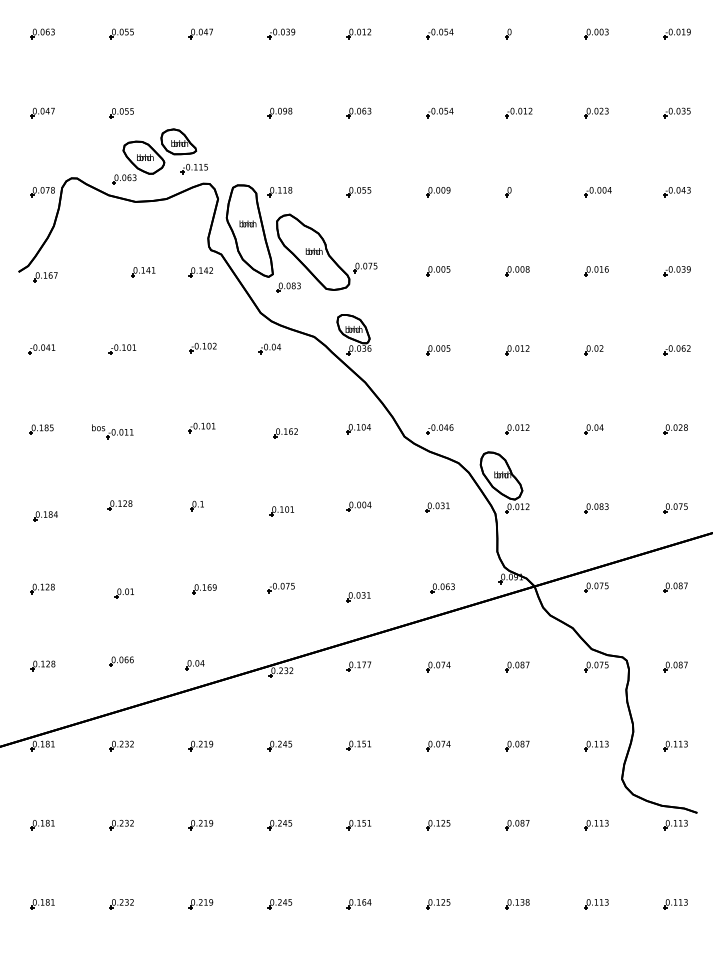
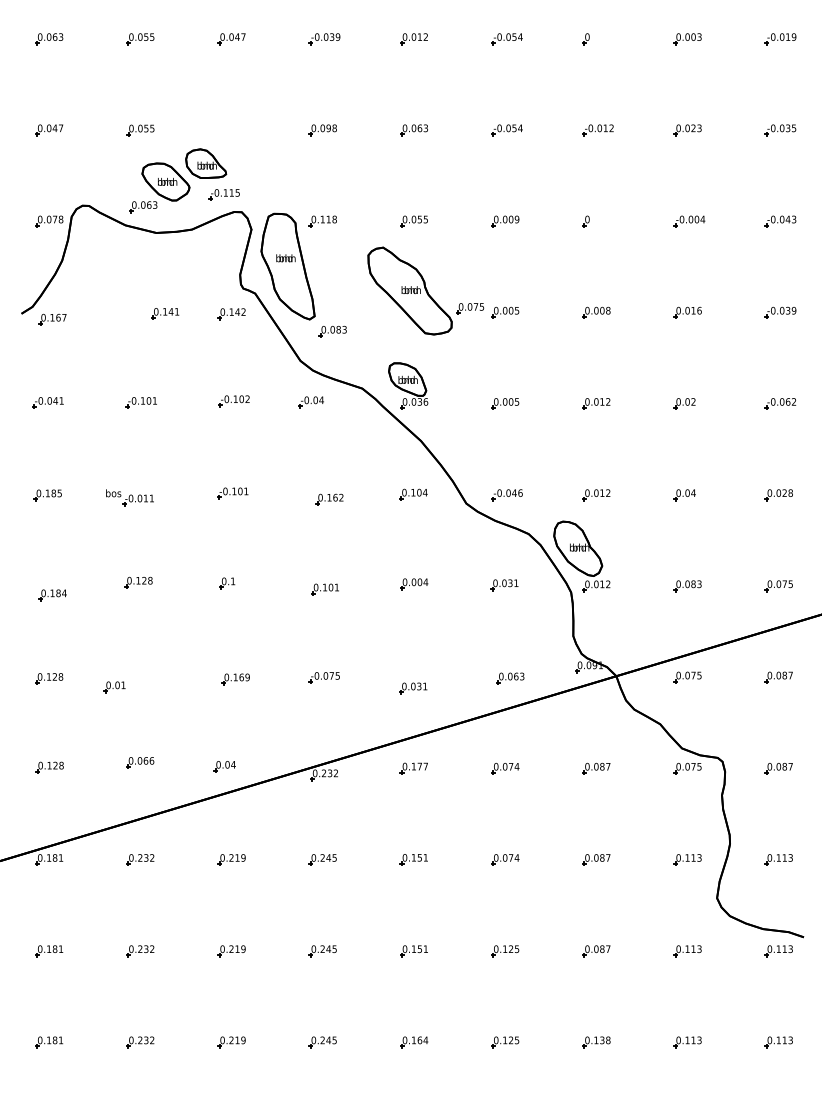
part: (326, 251) -> (425, 290), moved
part: (124, 593) -> (114, 687), moved

